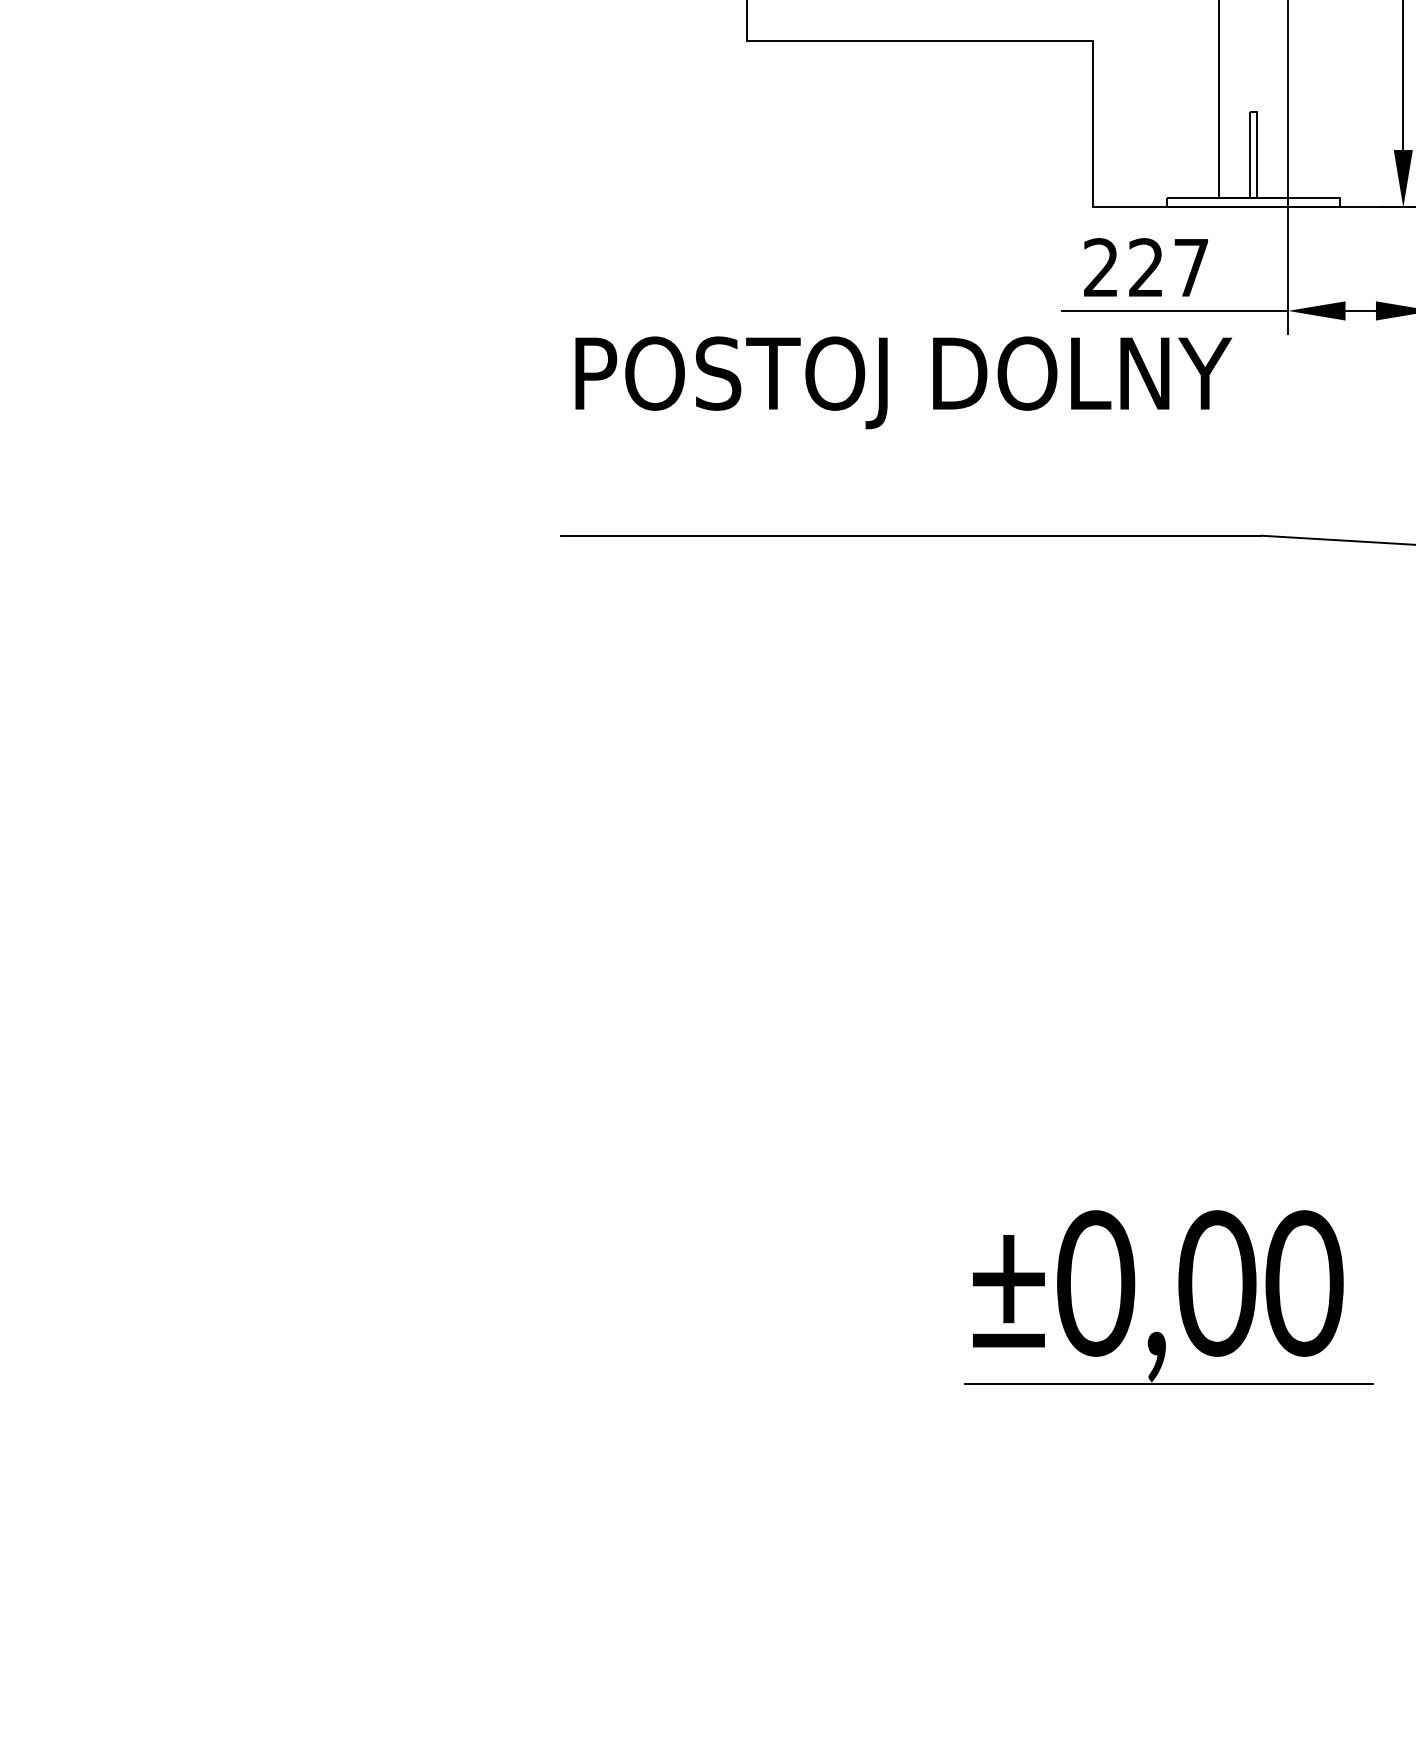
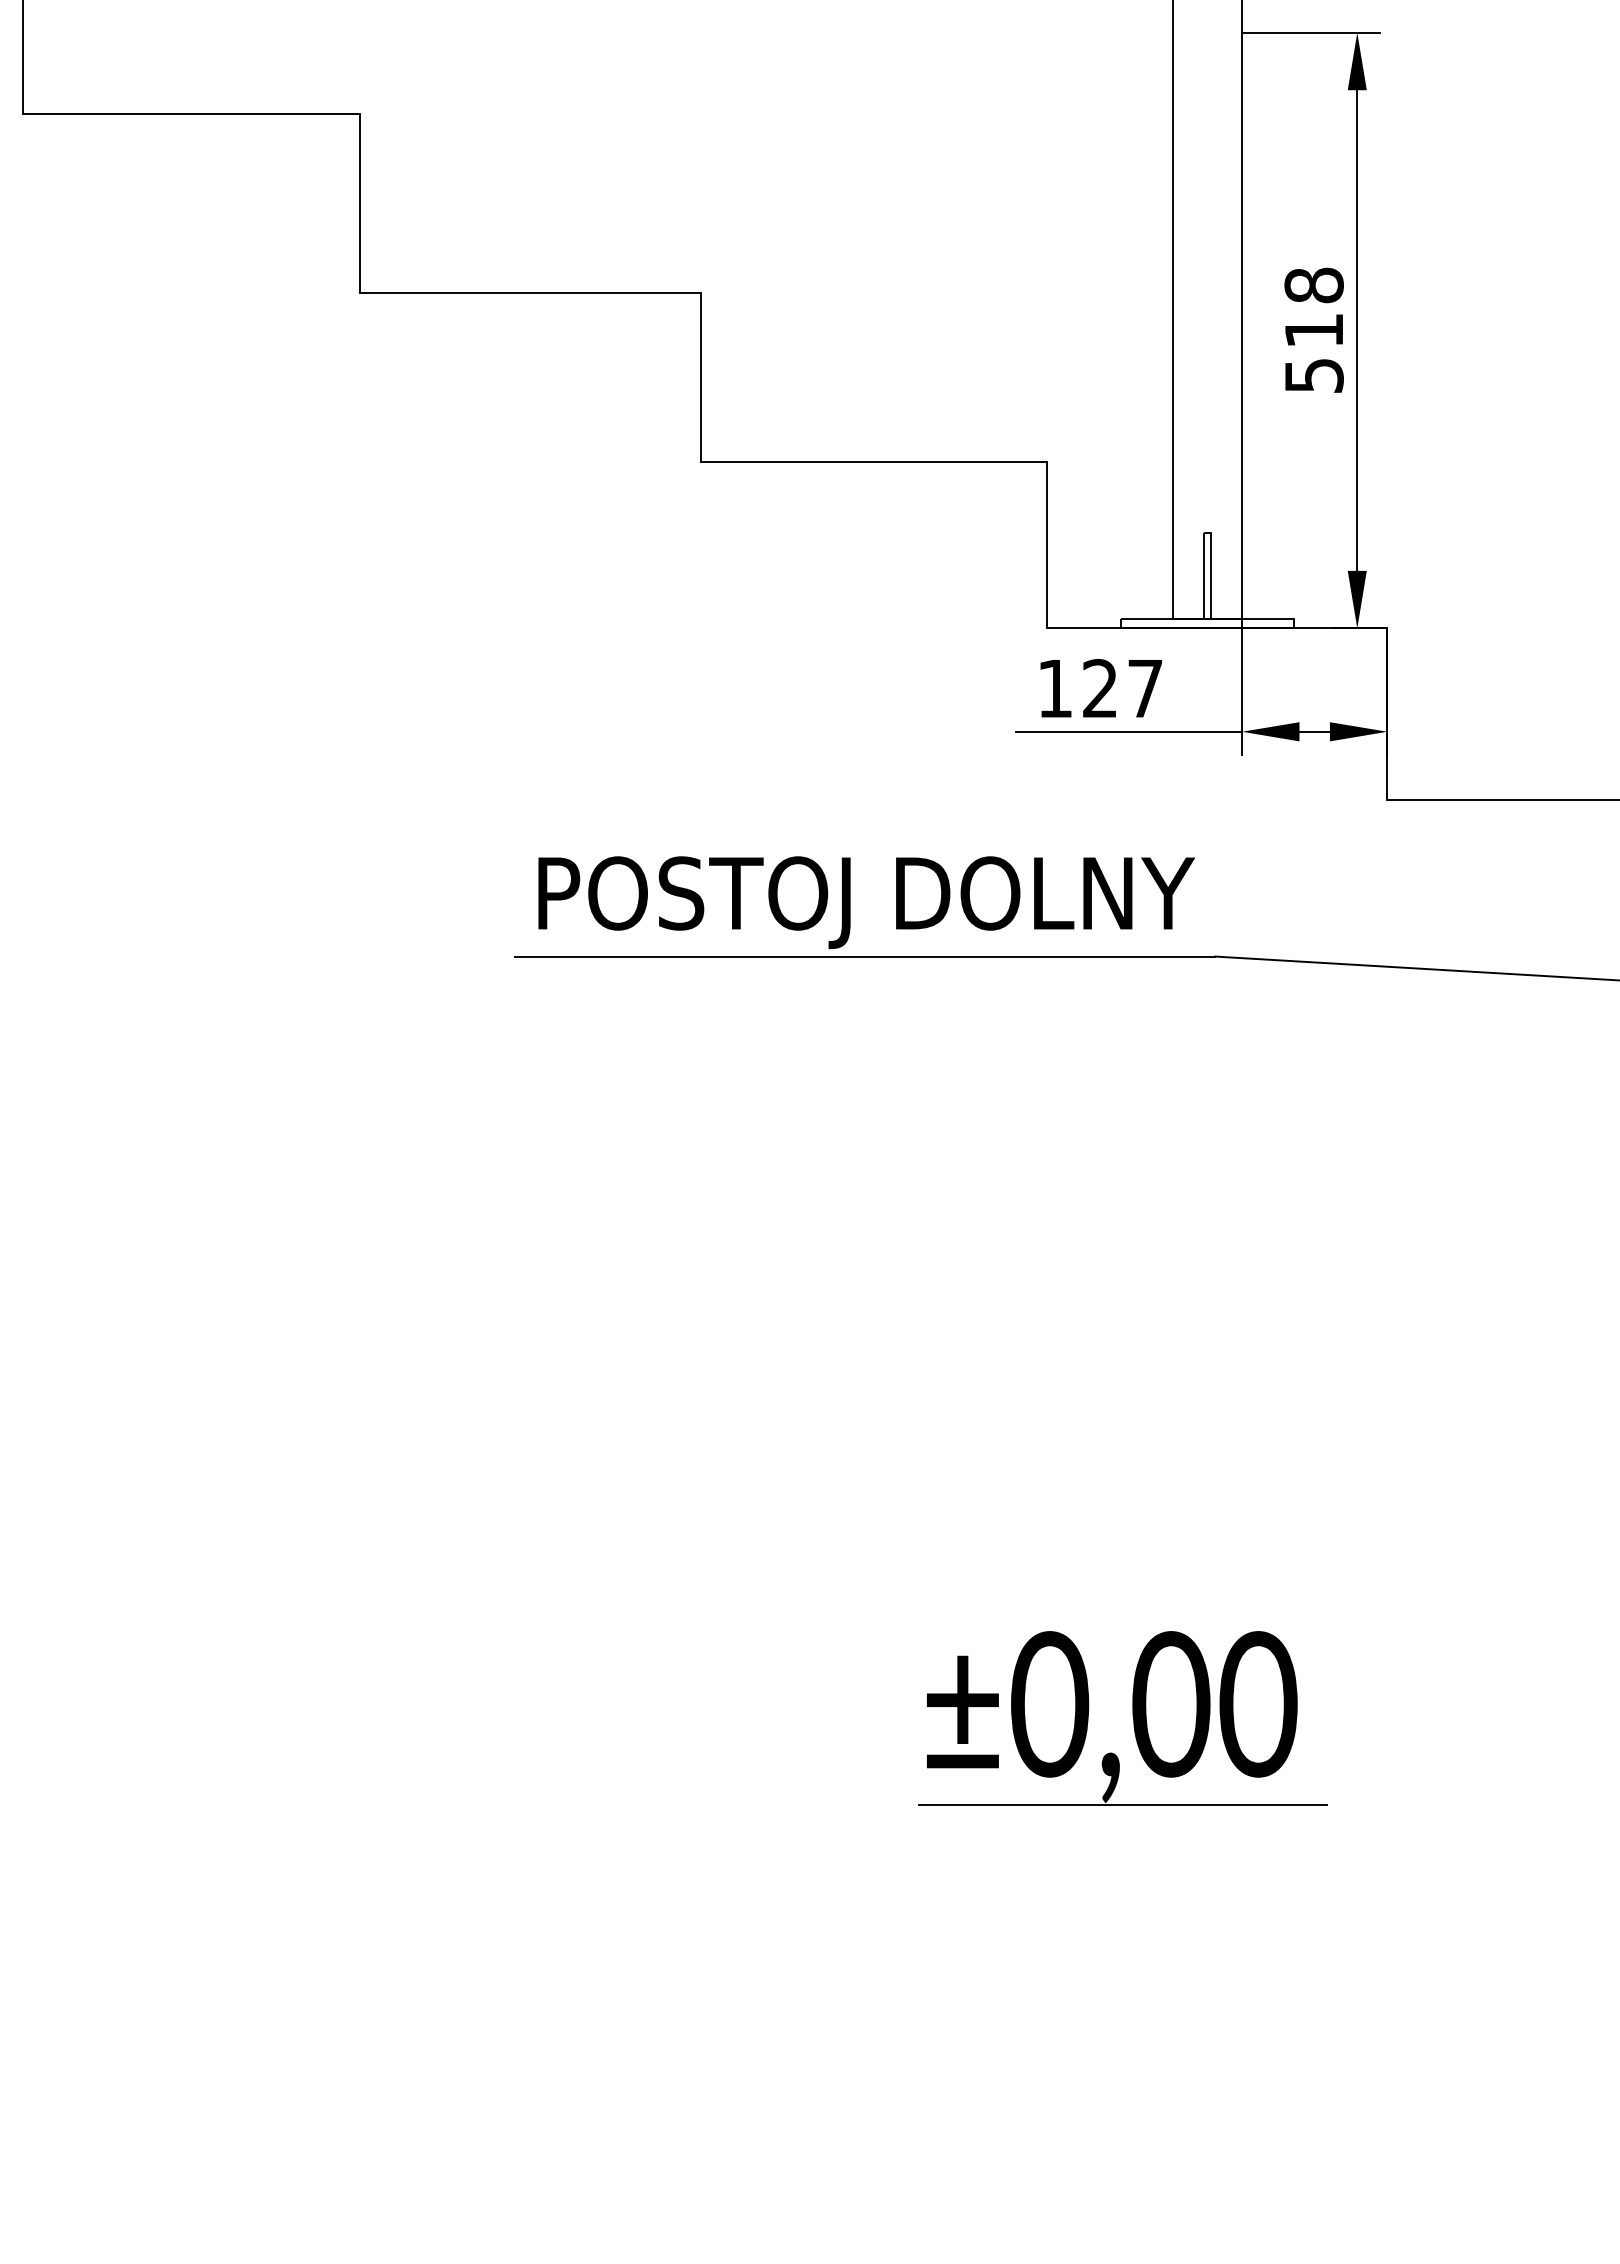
text: (1100, 267) -> (1054, 688), 227 -> 127
text: (903, 382) -> (866, 902), moved

